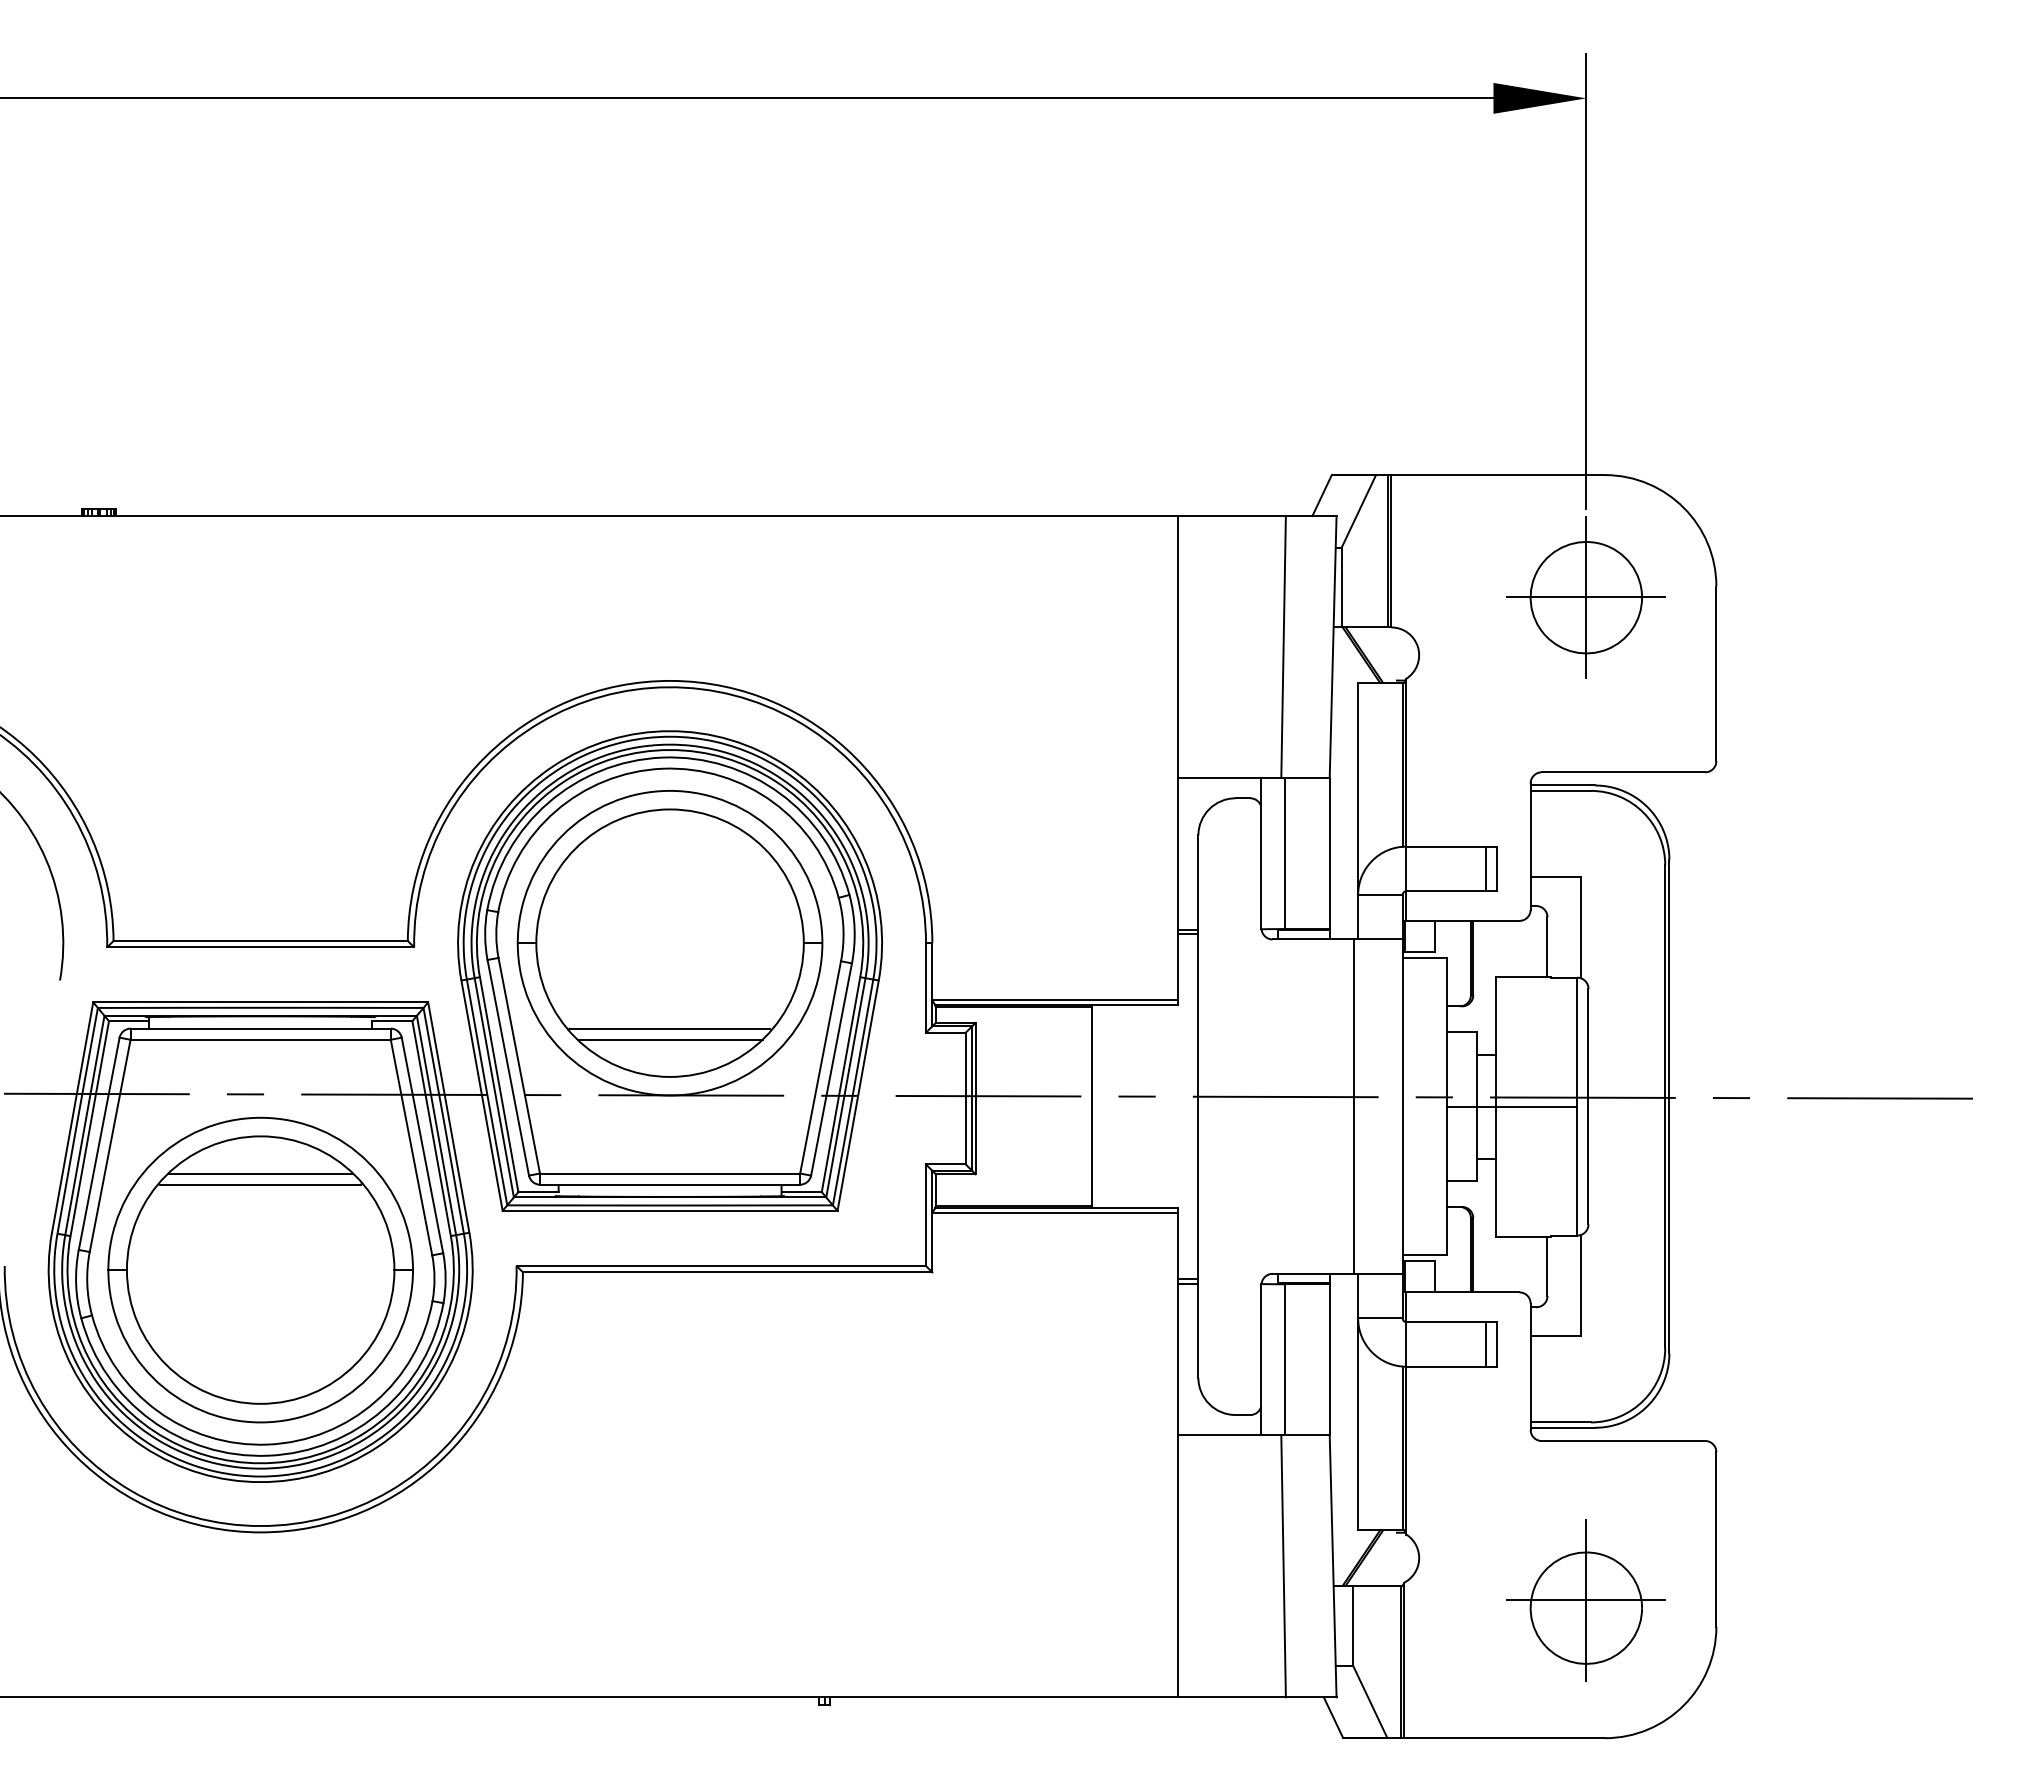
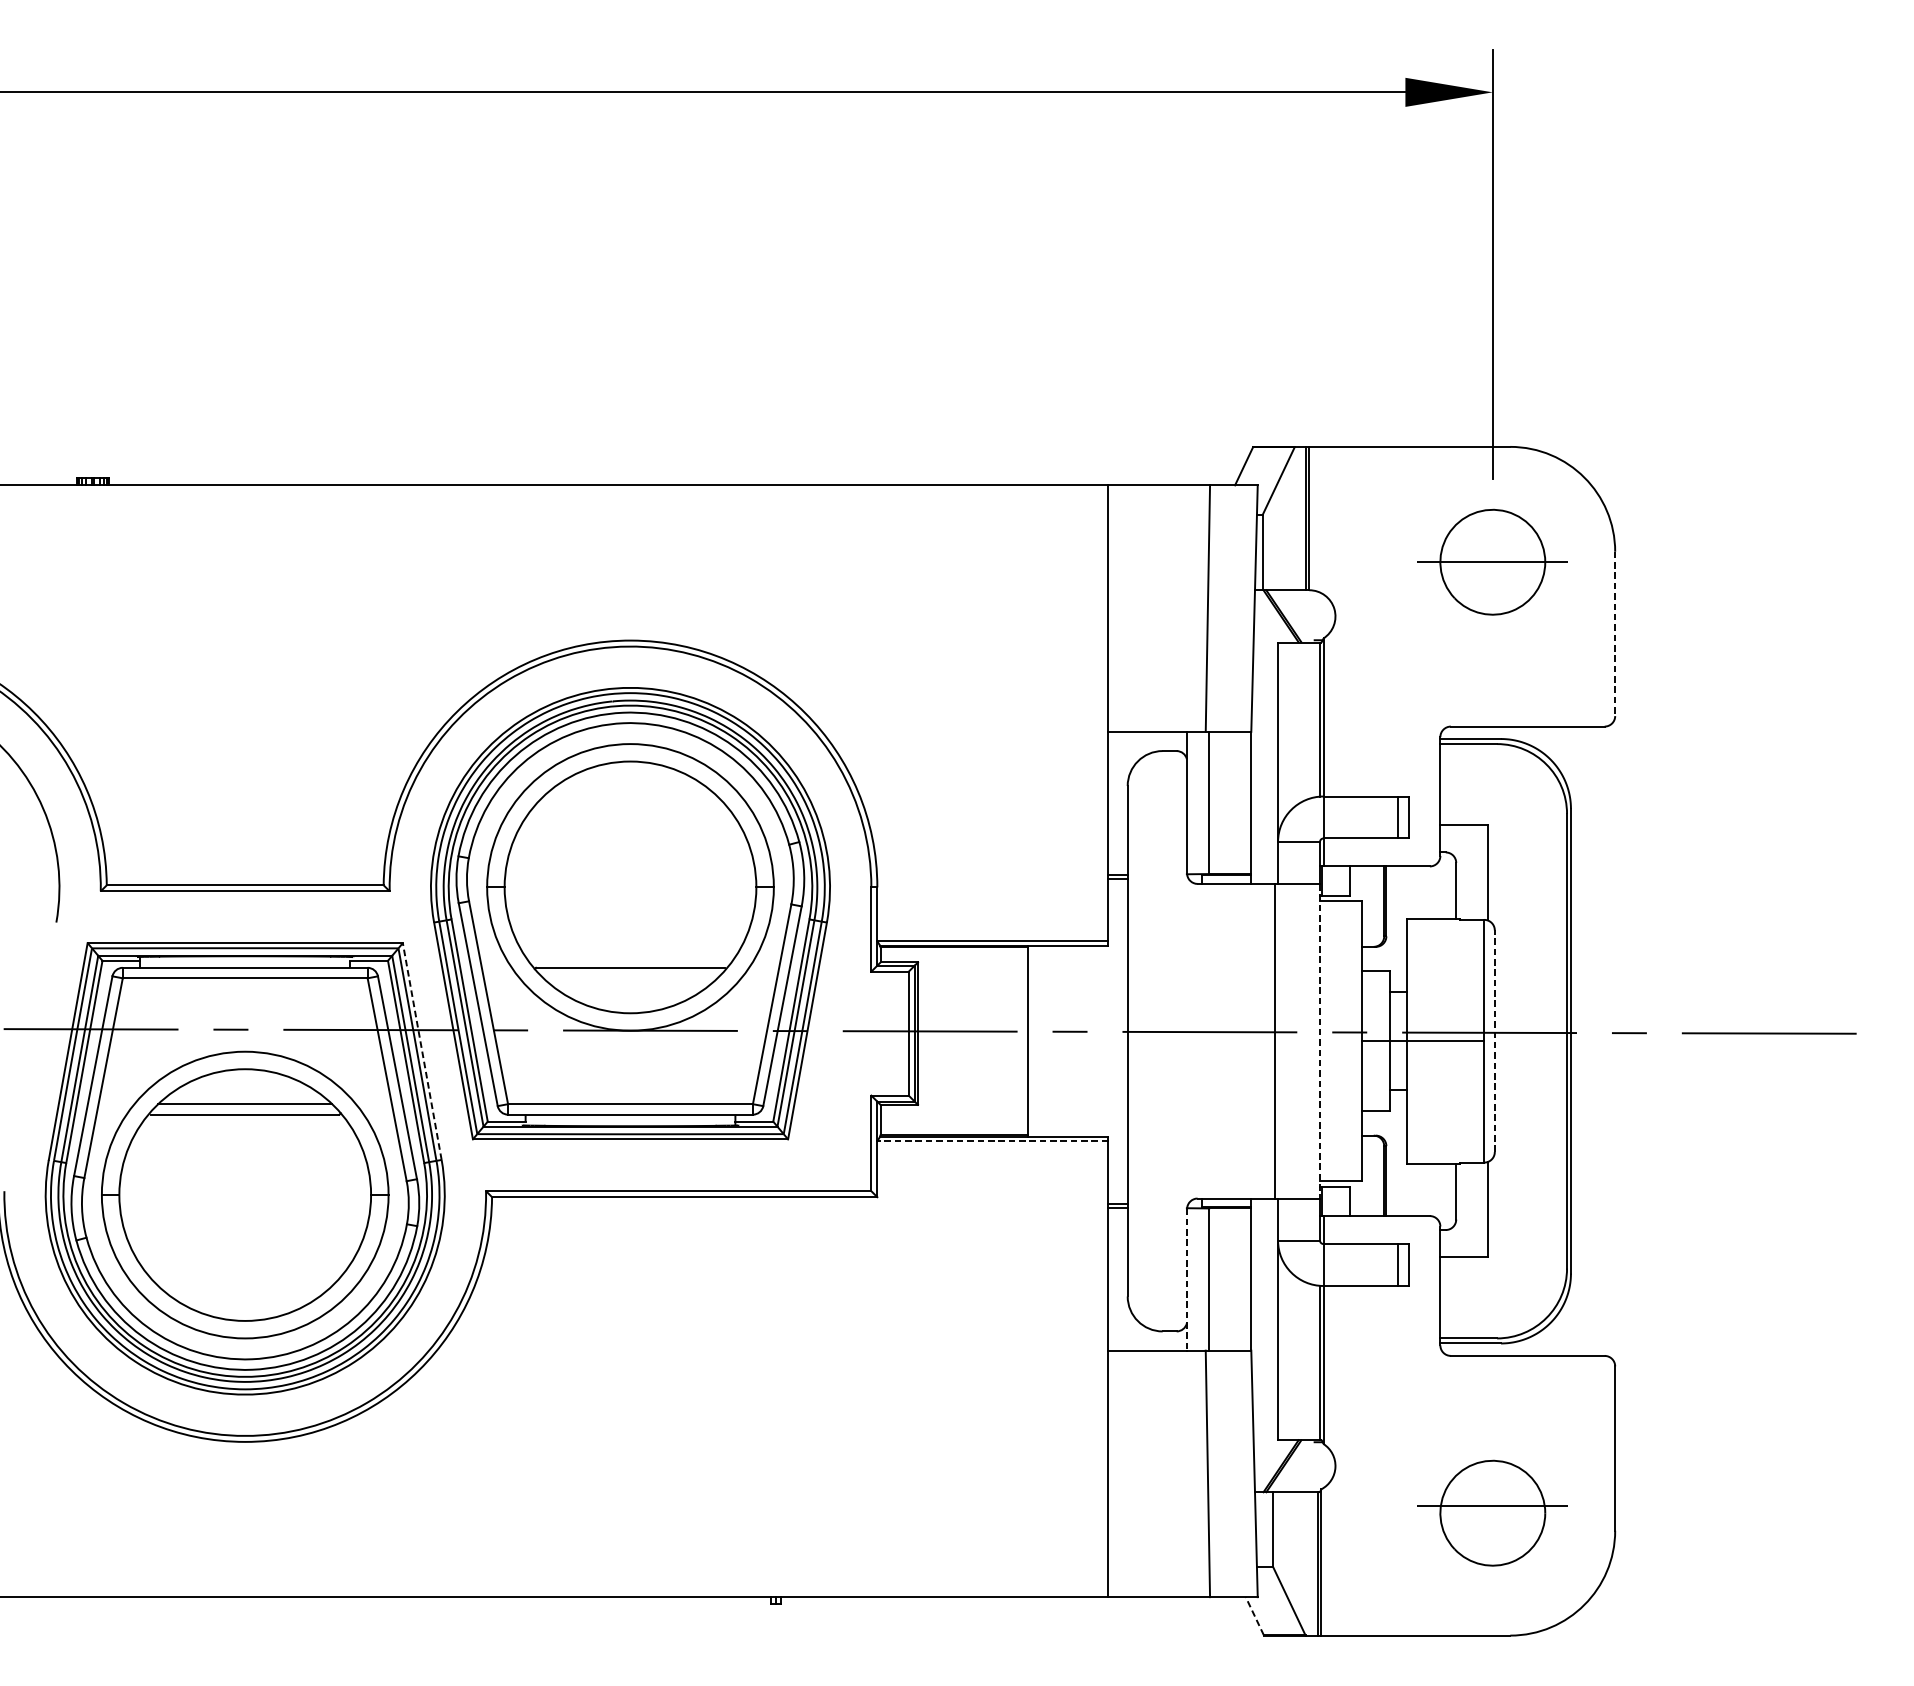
line: (1586, 597) -> (1492, 562), removed
line: (1716, 674) -> (1615, 634), solid -> dashed
line: (669, 1039) -> (629, 978), removed
line: (1588, 1106) -> (1494, 1041), solid -> dashed
line: (1402, 1107) -> (1319, 1042), solid -> dashed
line: (448, 1117) -> (421, 1051), solid -> dashed
line: (1055, 1212) -> (993, 1140), solid -> dashed
line: (1261, 1359) -> (1187, 1279), solid -> dashed
line: (1586, 1600) -> (1492, 1506), removed
line: (1333, 1717) -> (1254, 1616), solid -> dashed

